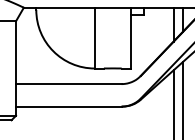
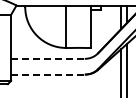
line: (68, 83) -> (47, 58), solid -> dashed
line: (68, 106) -> (47, 74), solid -> dashed

